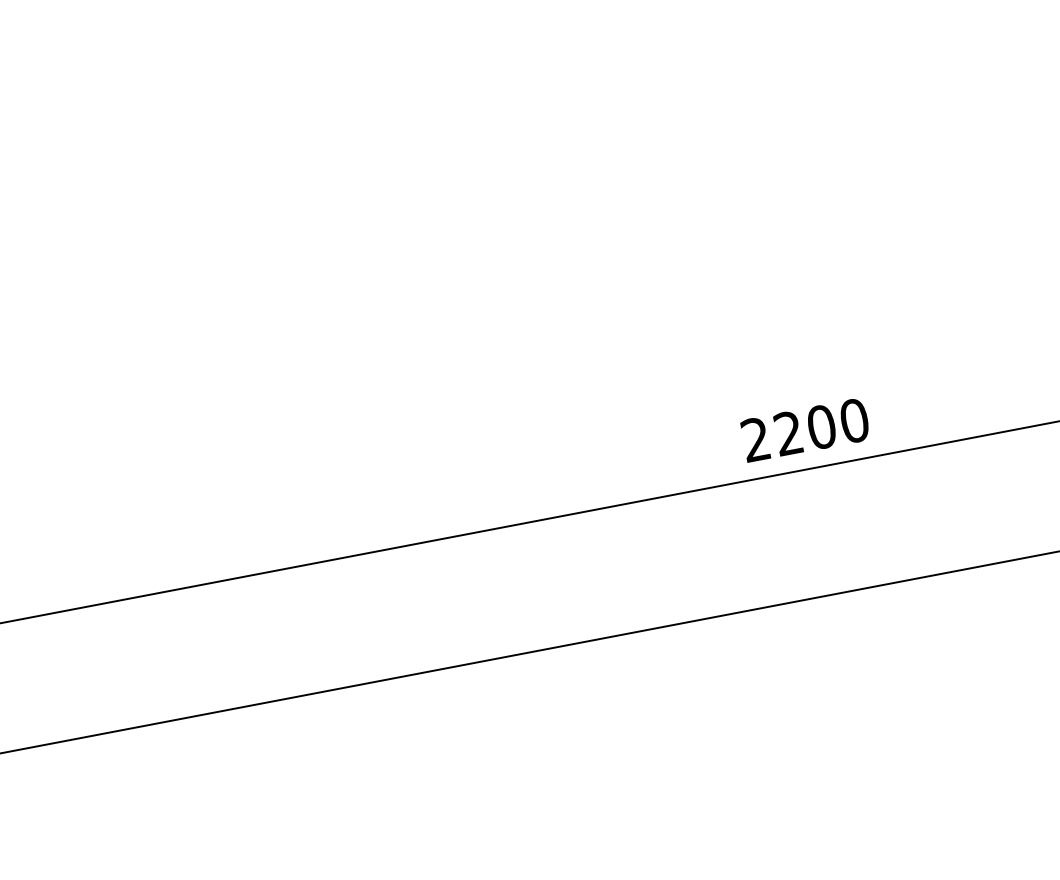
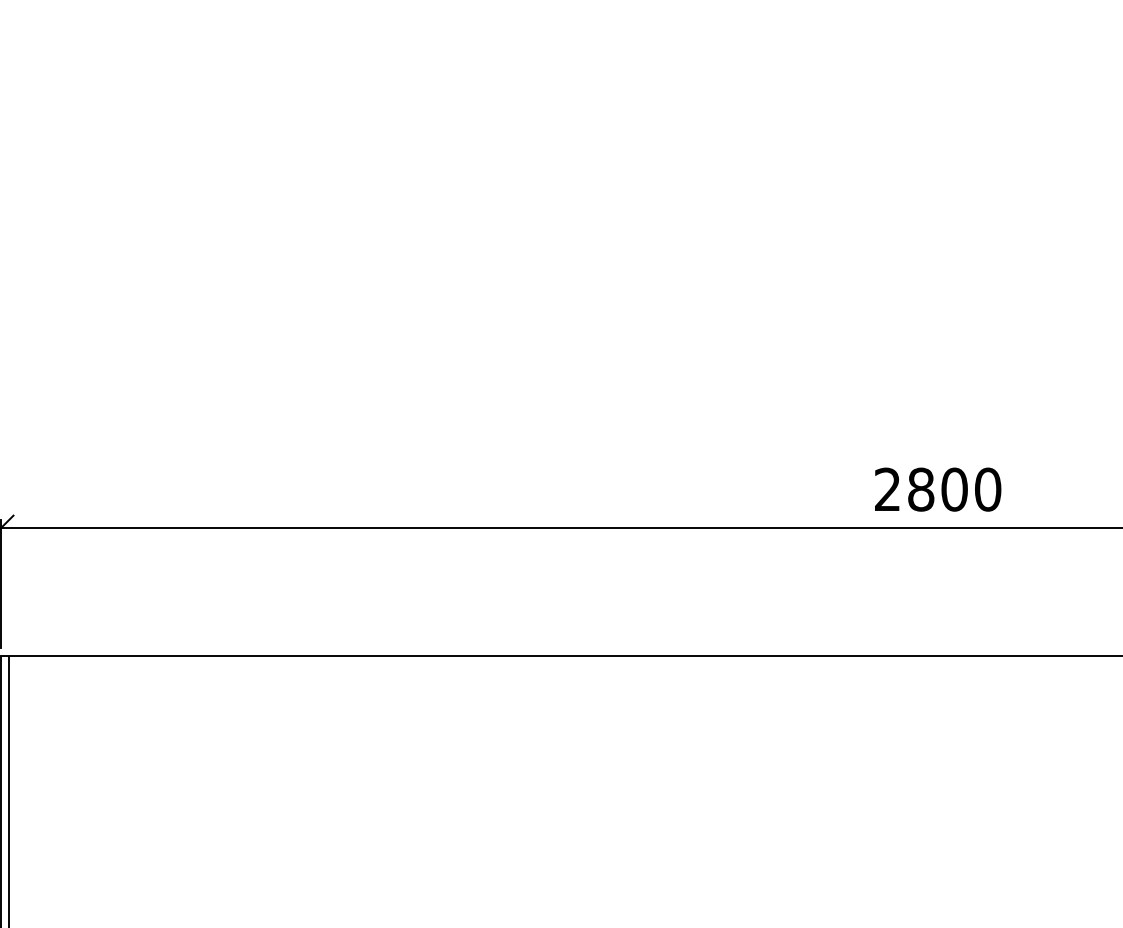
text: (789, 433) -> (921, 489), 2200 -> 2800

